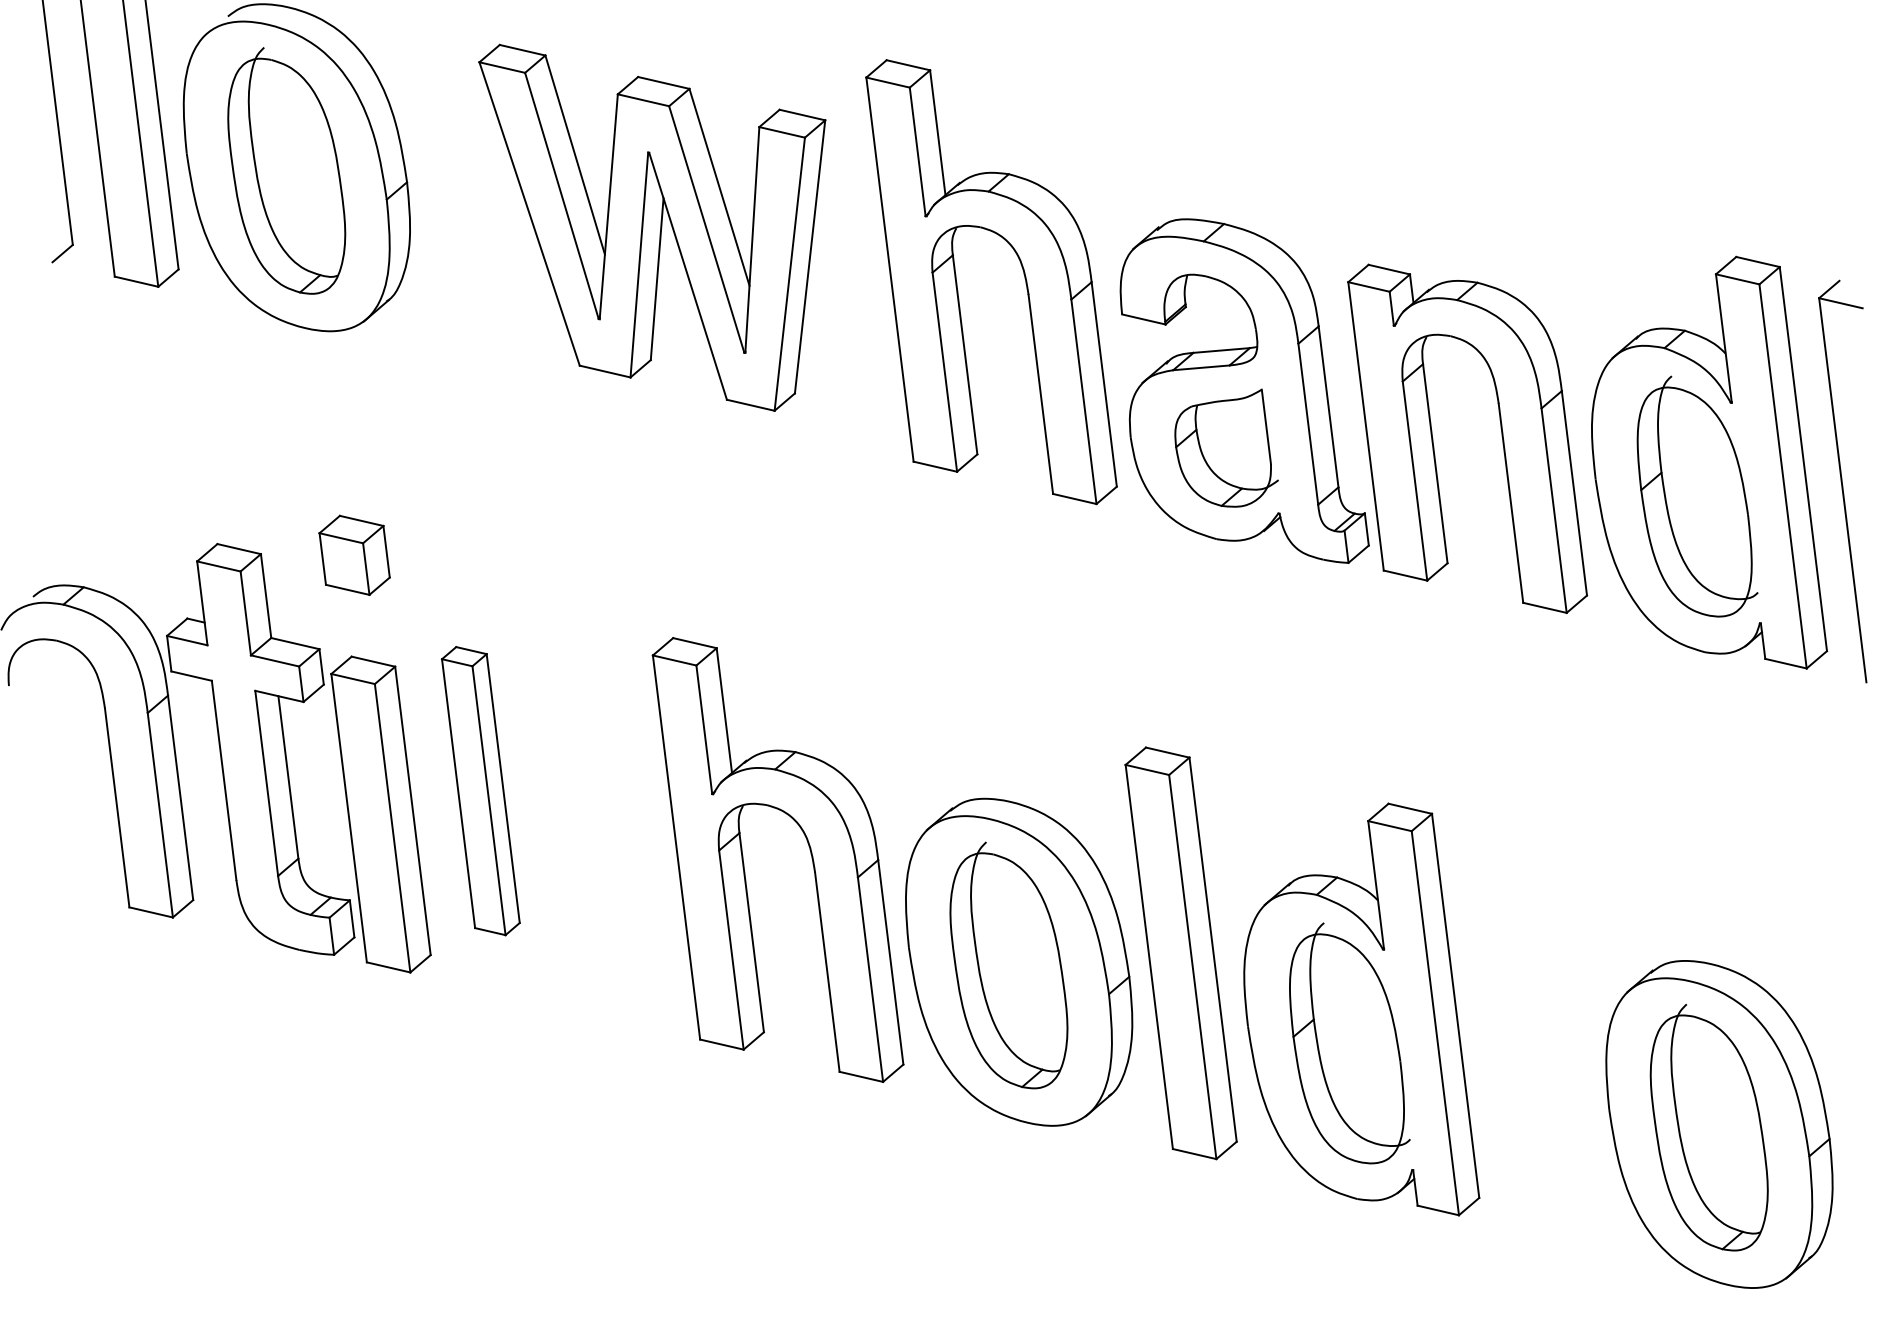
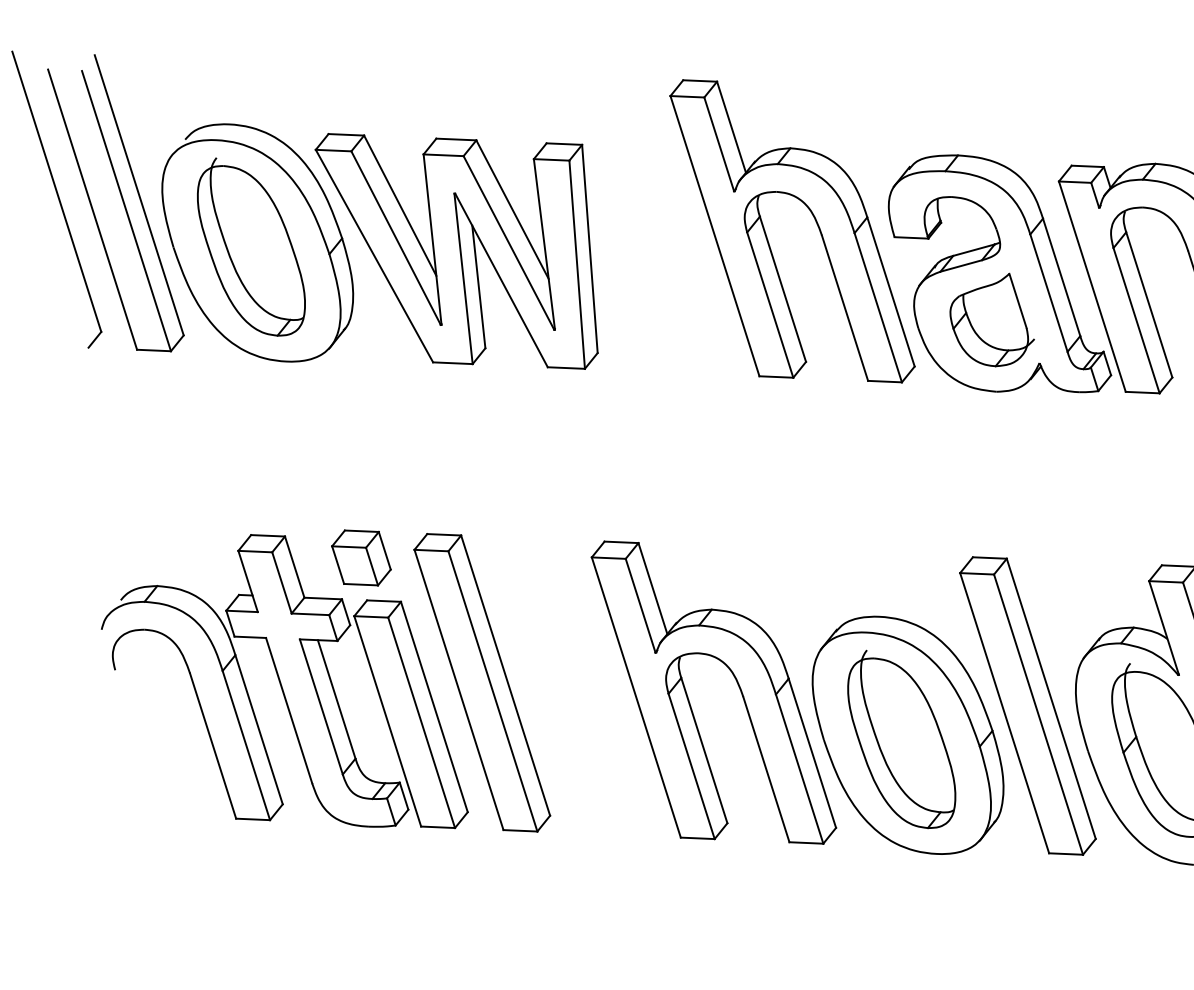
part: (652, 227) -> (468, 249), moved
part: (354, 554) -> (361, 557), moved
part: (480, 790) -> (481, 682), size x1.43

